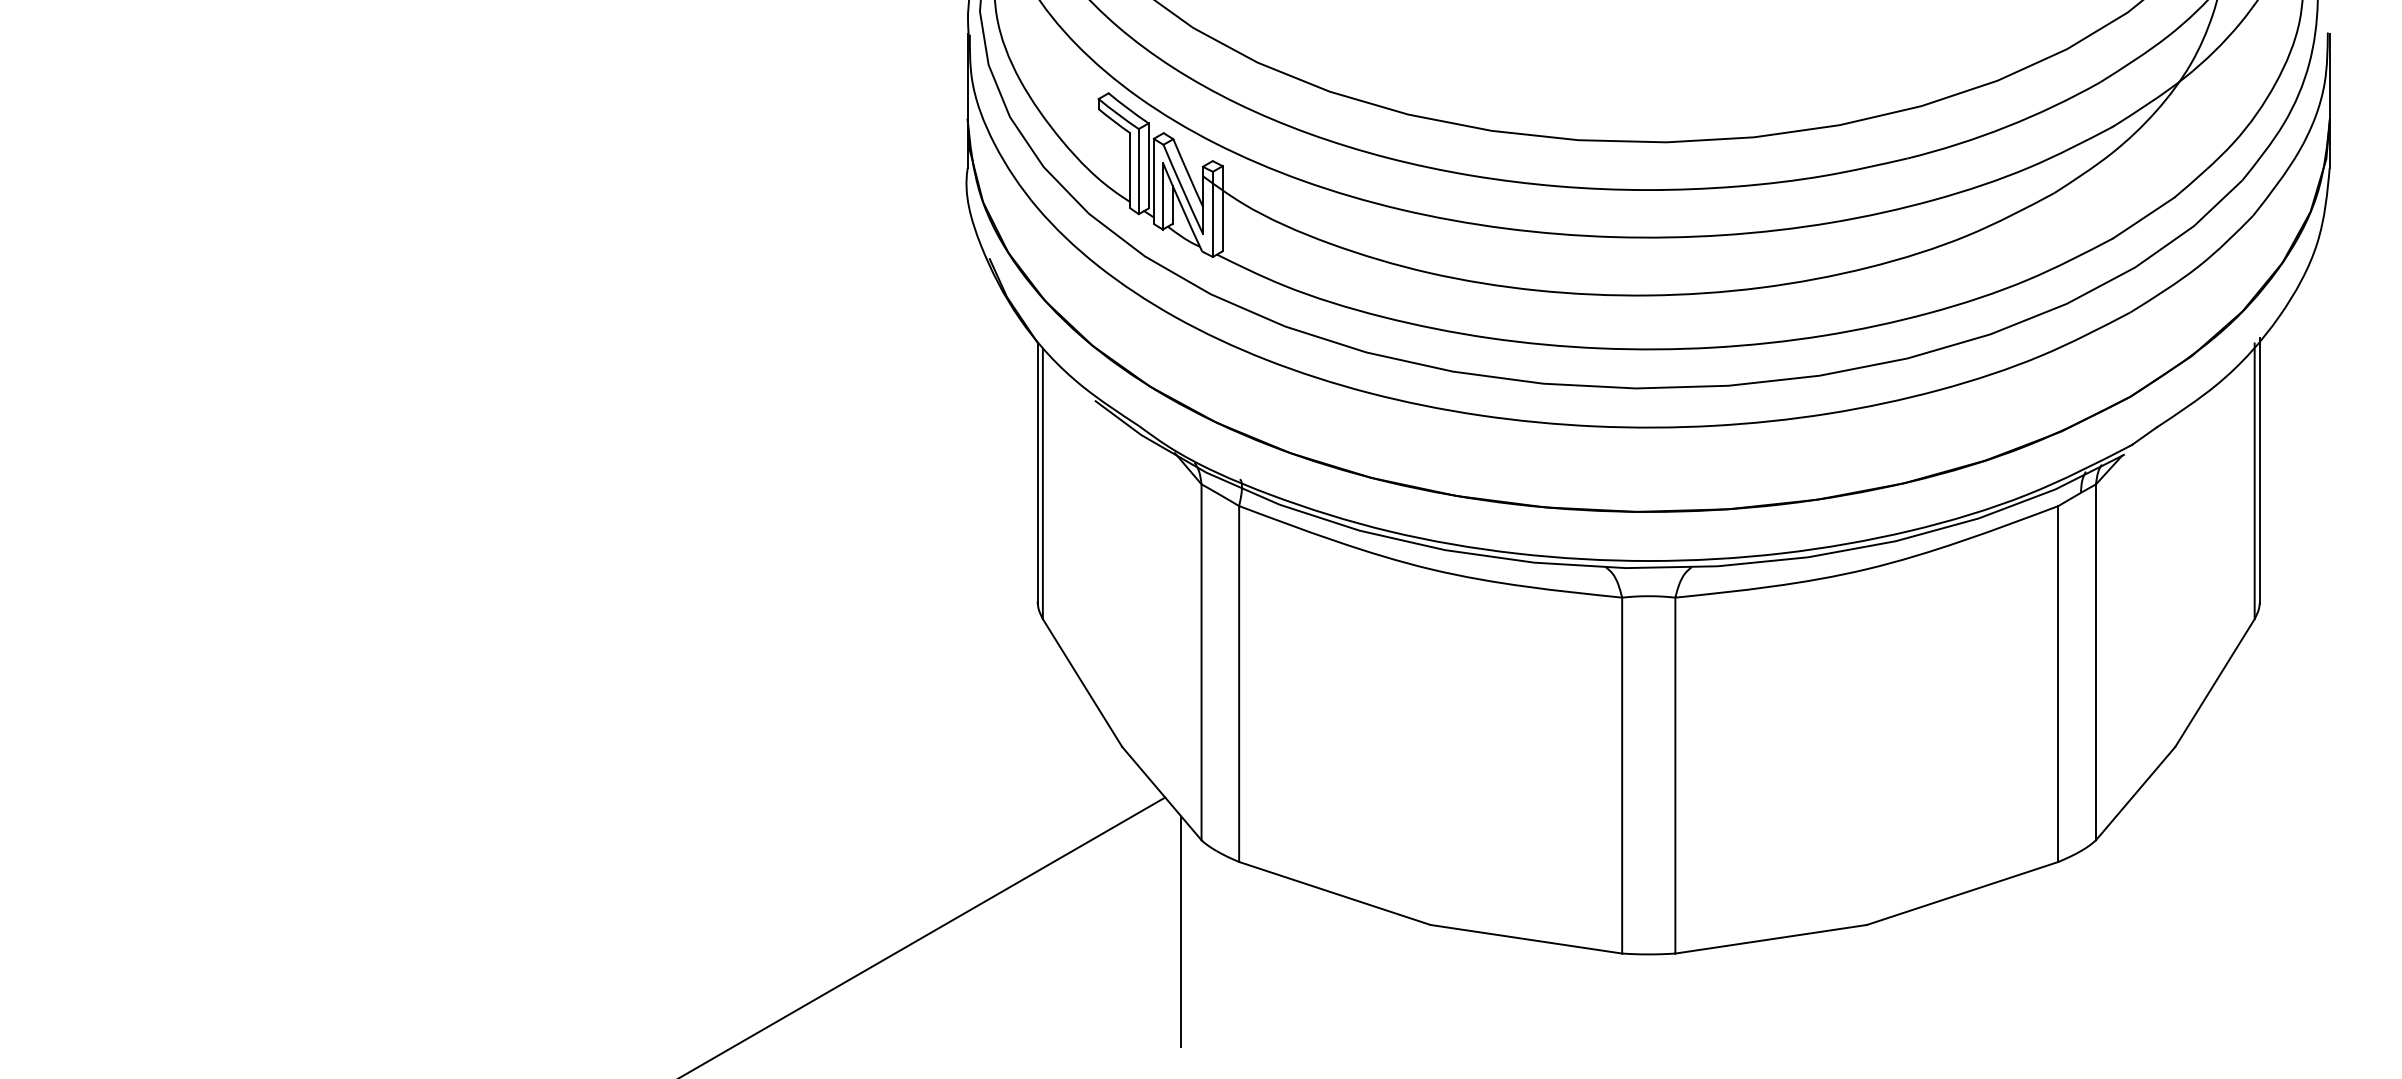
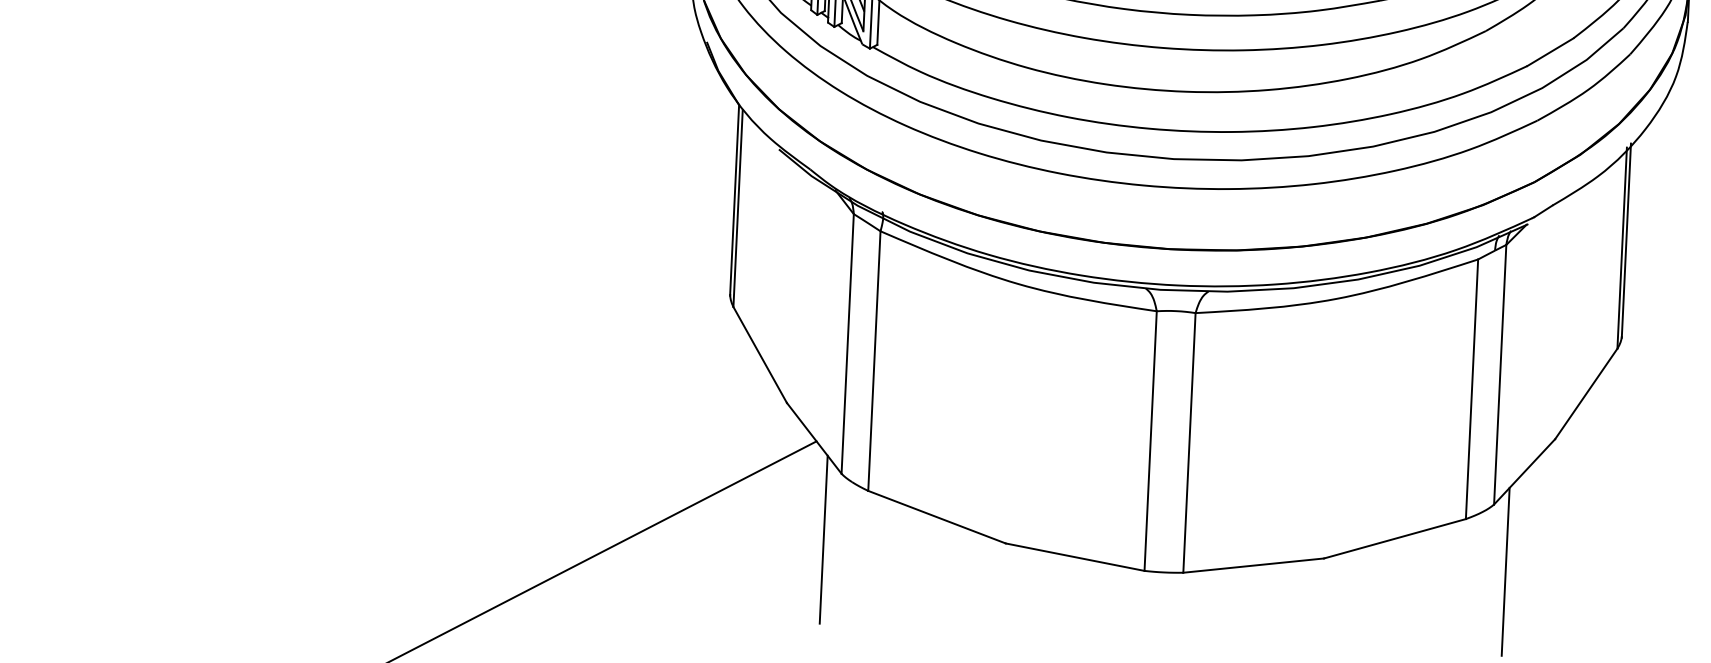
line: (2116, 931) -> (1505, 571), added

